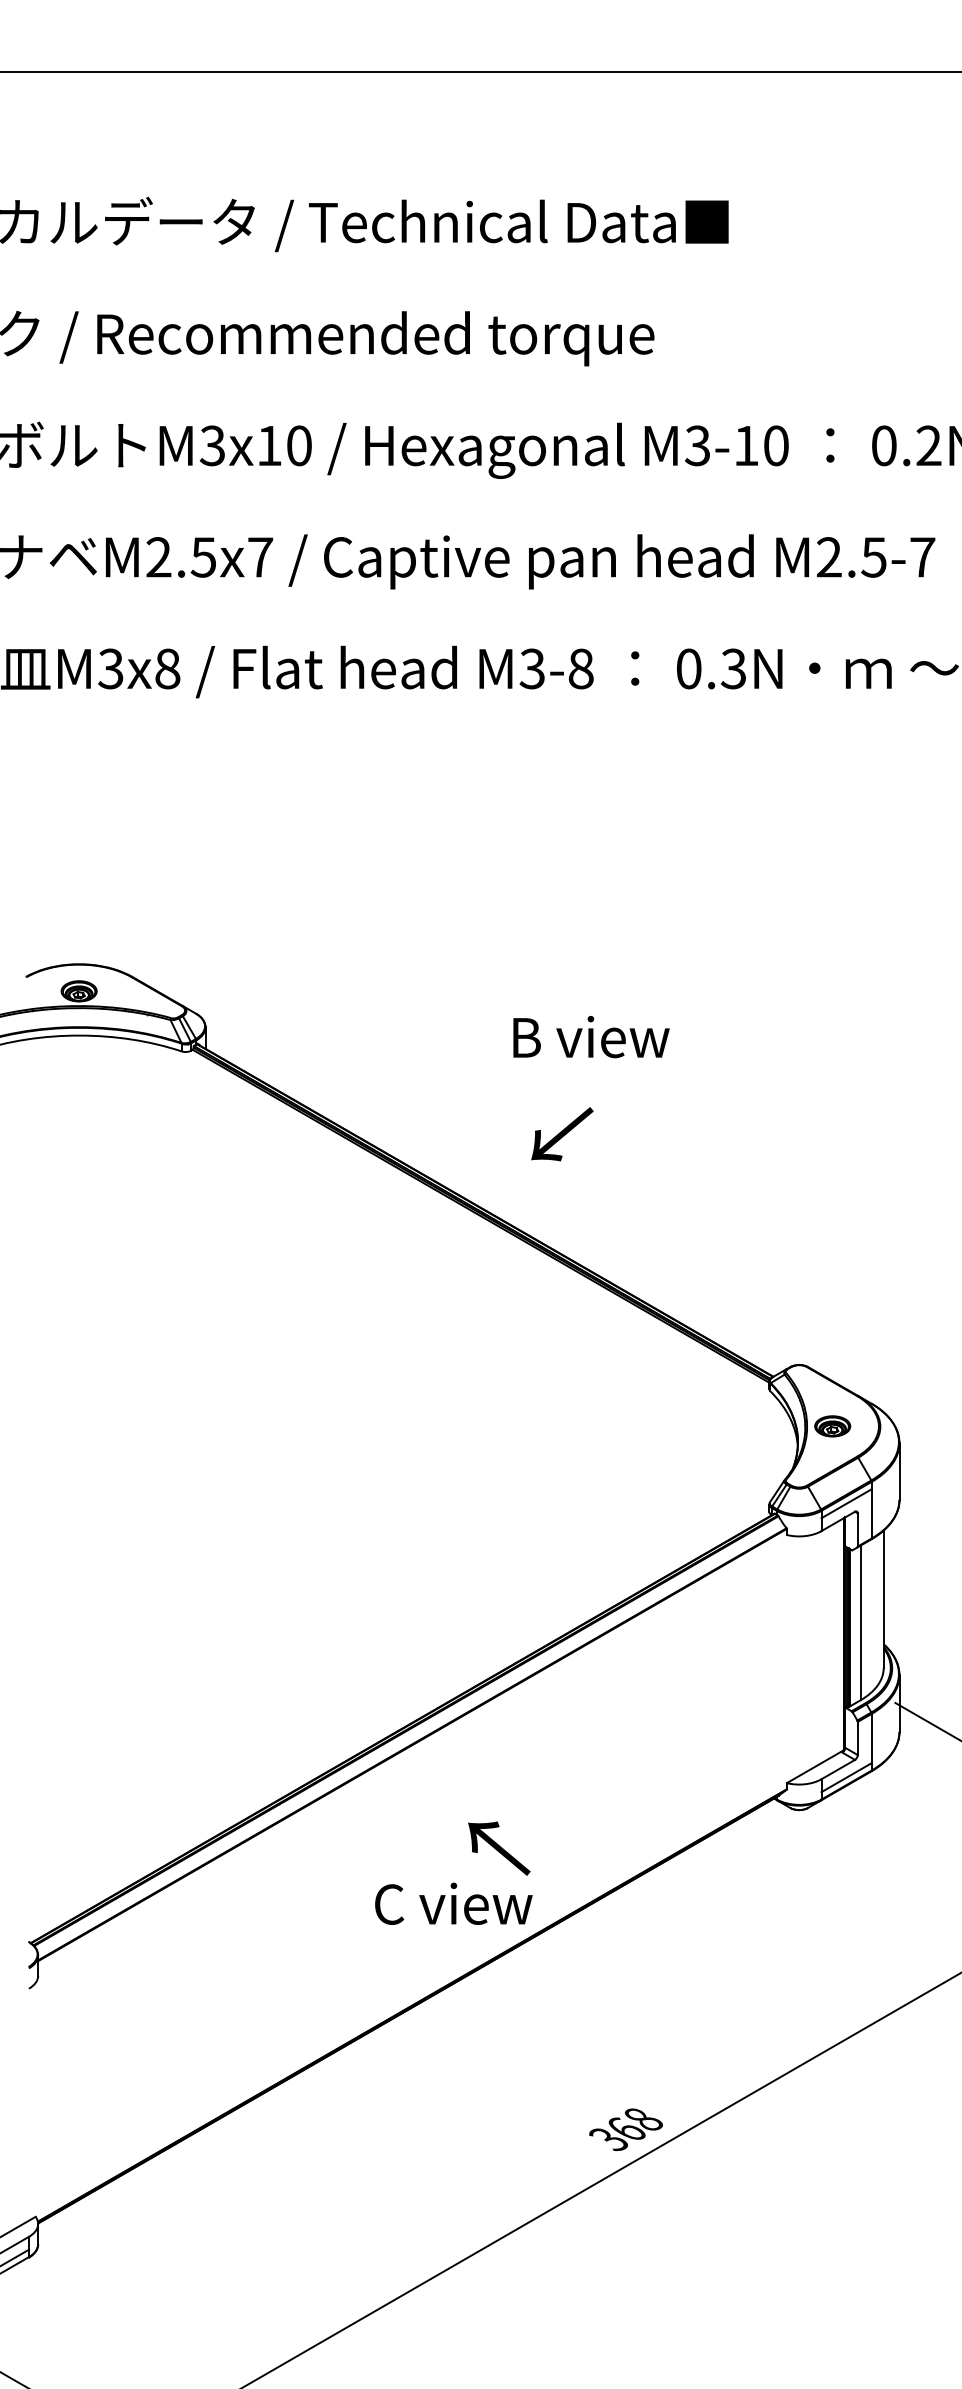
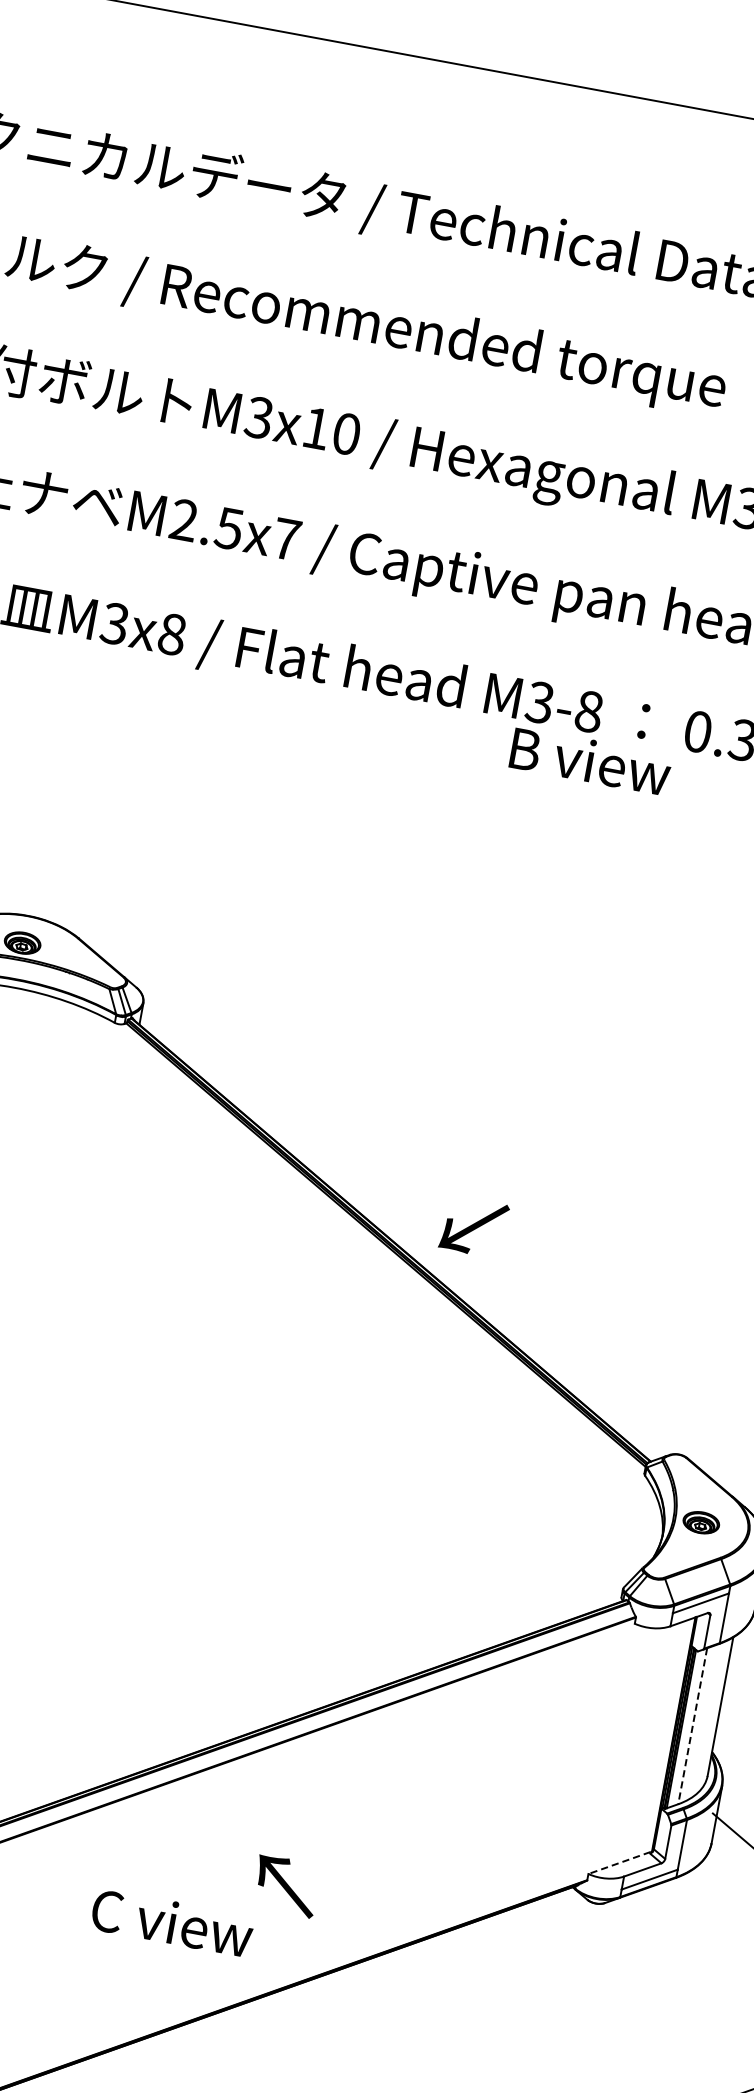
text: (591, 1037) -> (590, 761), moved
text: (562, 1134) -> (474, 1227), moved
line: (860, 1623) -> (692, 1726), solid -> dashed
line: (814, 1767) -> (619, 1863), solid -> dashed
text: (453, 1903) -> (172, 1922), moved

